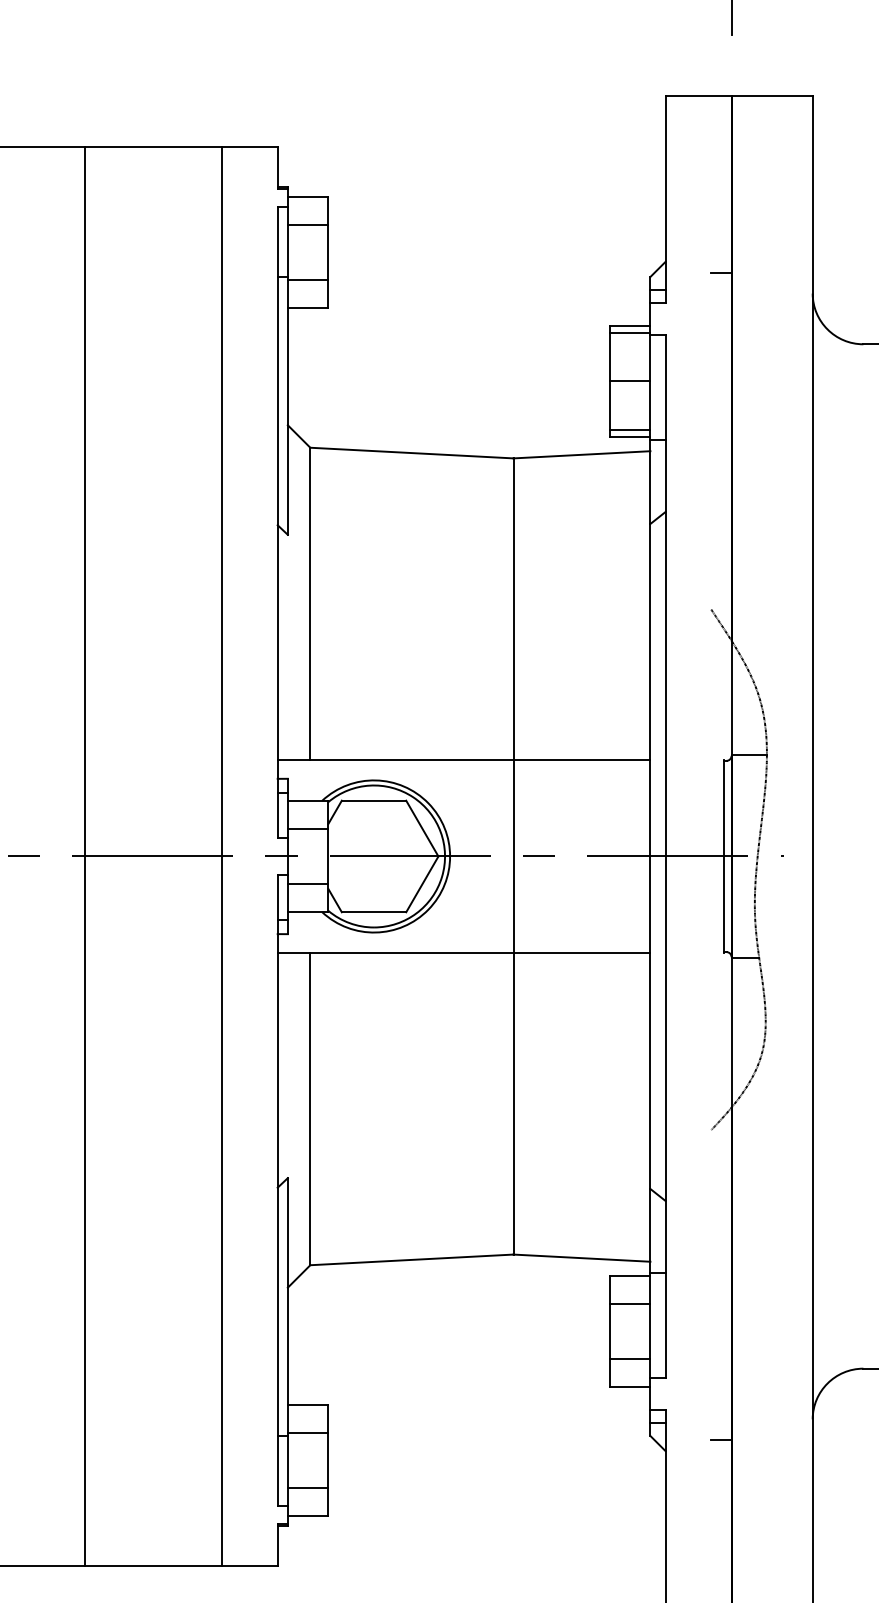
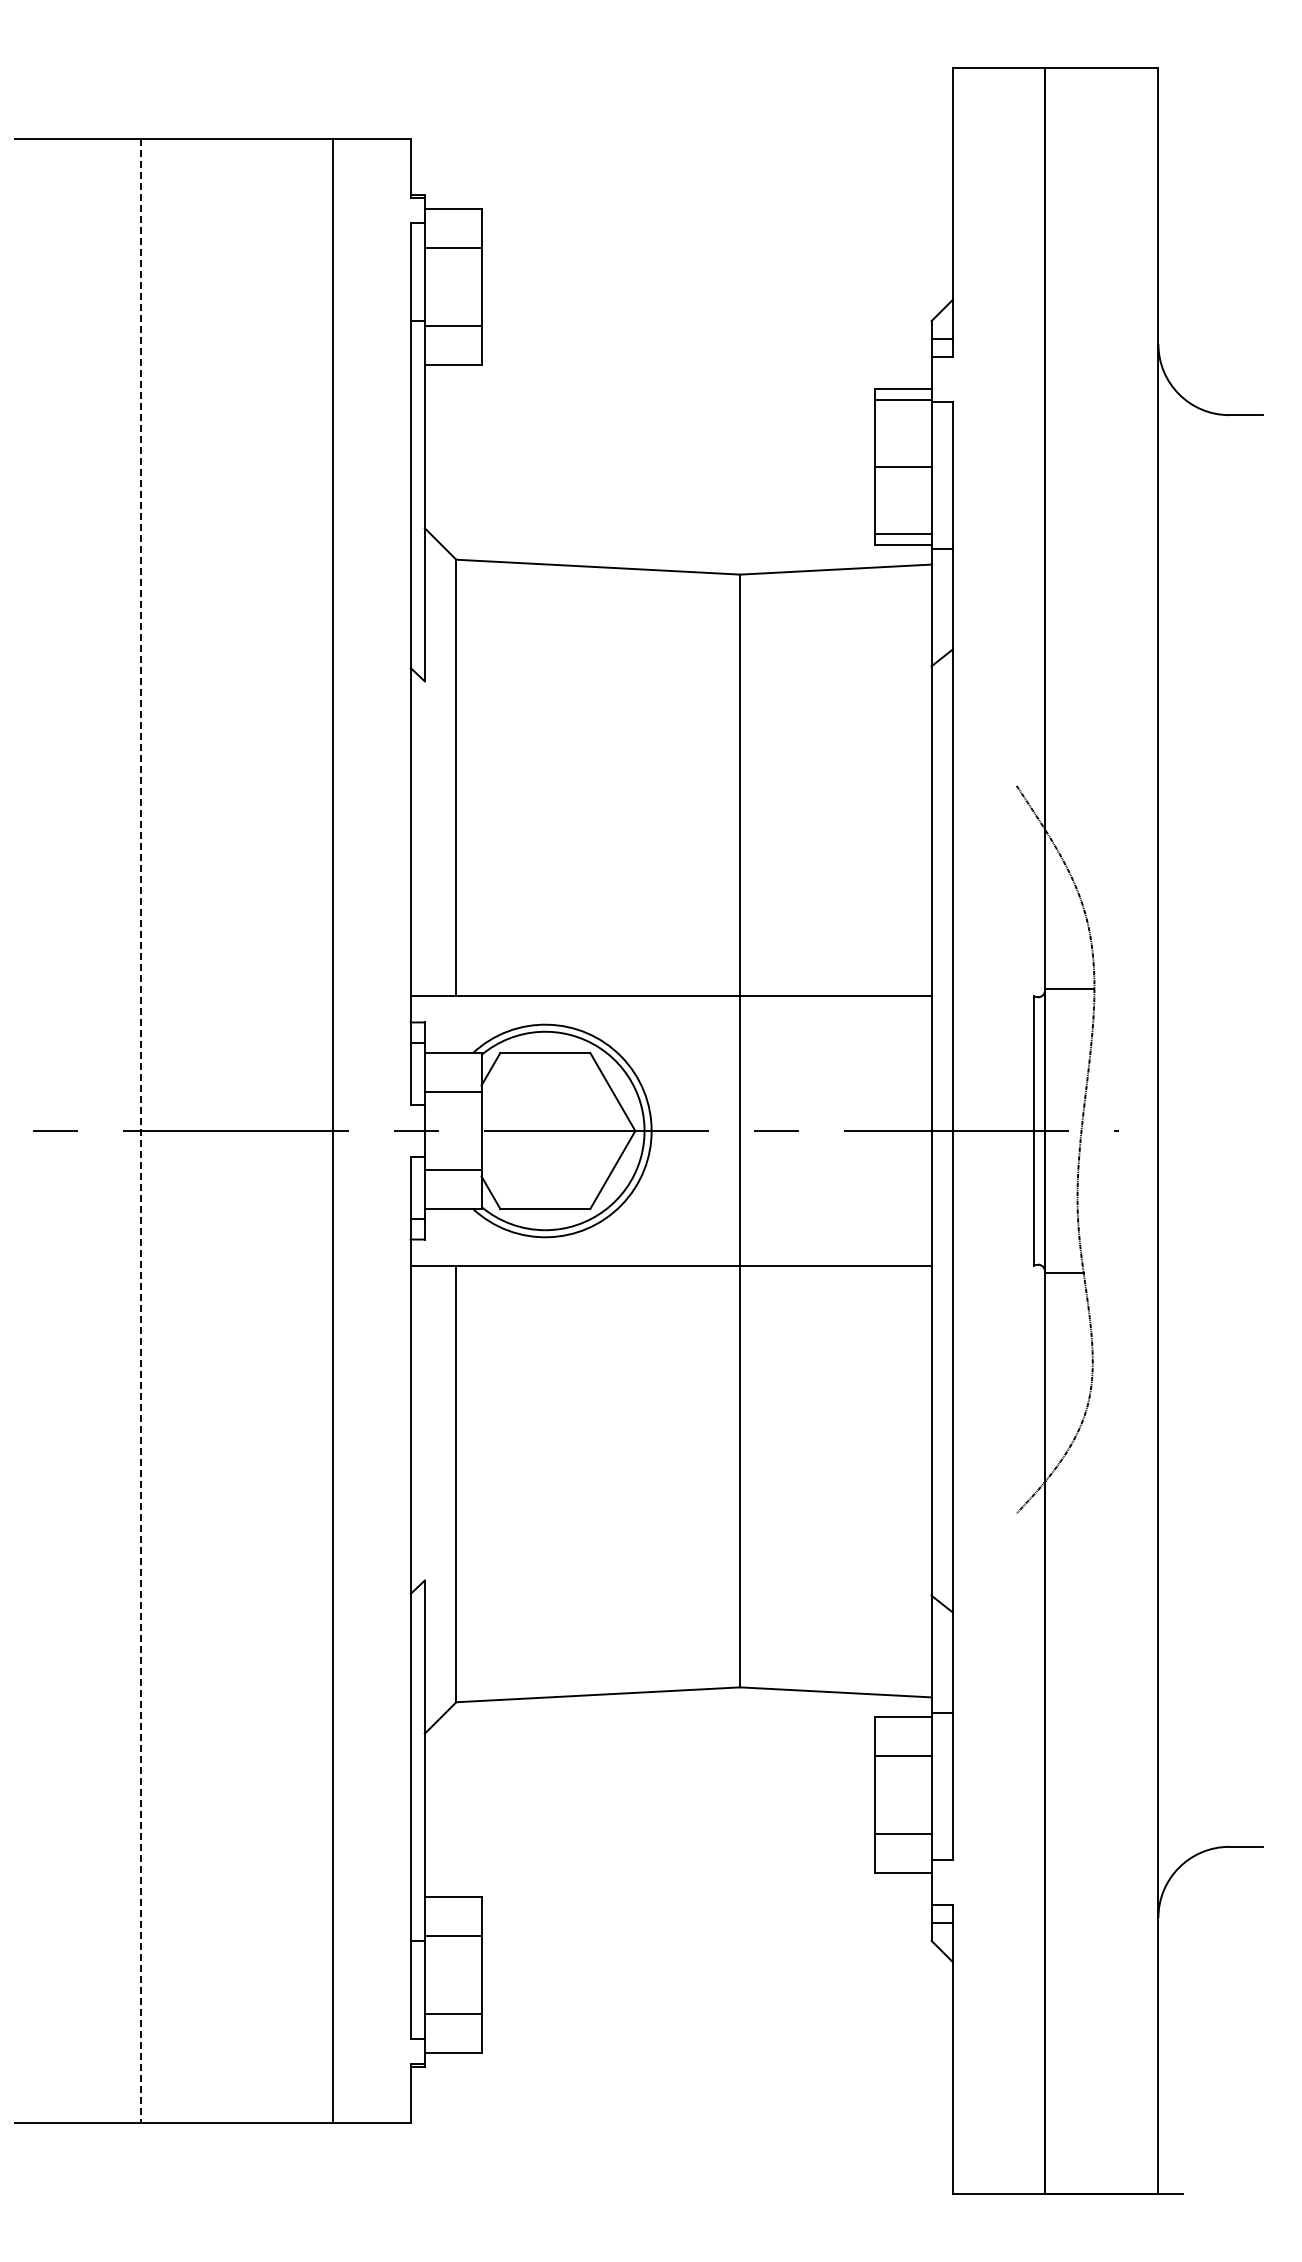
line: (721, 273) -> (1030, 315), removed
line: (85, 856) -> (141, 1131), solid -> dashed
line: (721, 1439) -> (1030, 1946), removed

